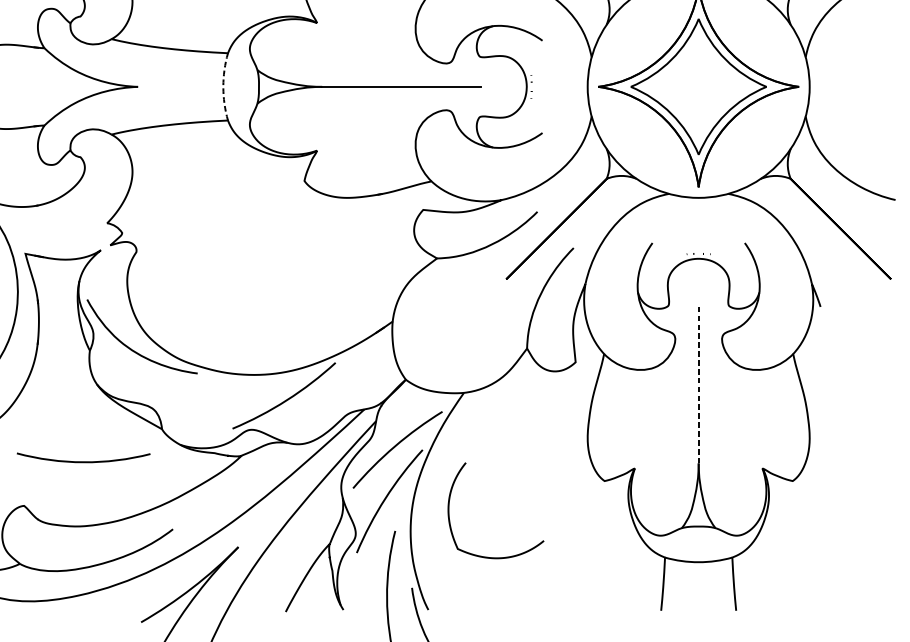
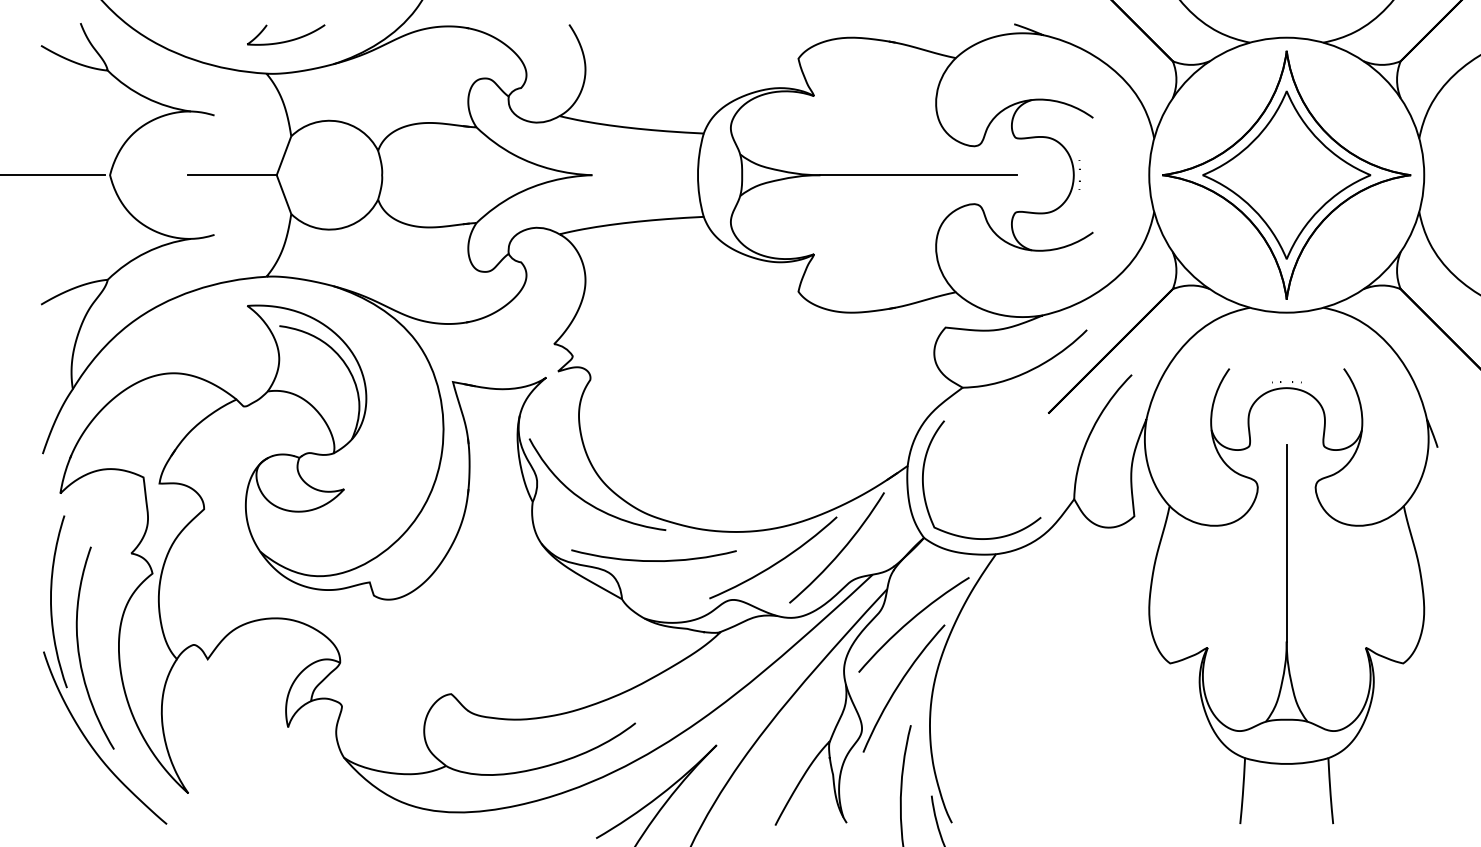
arc: (222, 87) -> (697, 175), dashed -> solid
line: (698, 383) -> (1286, 542), dashed -> solid
arc: (338, 389) -> (840, 550), added
arc: (83, 461) -> (653, 560), moved
curve: (449, 503) -> (924, 471), moved

